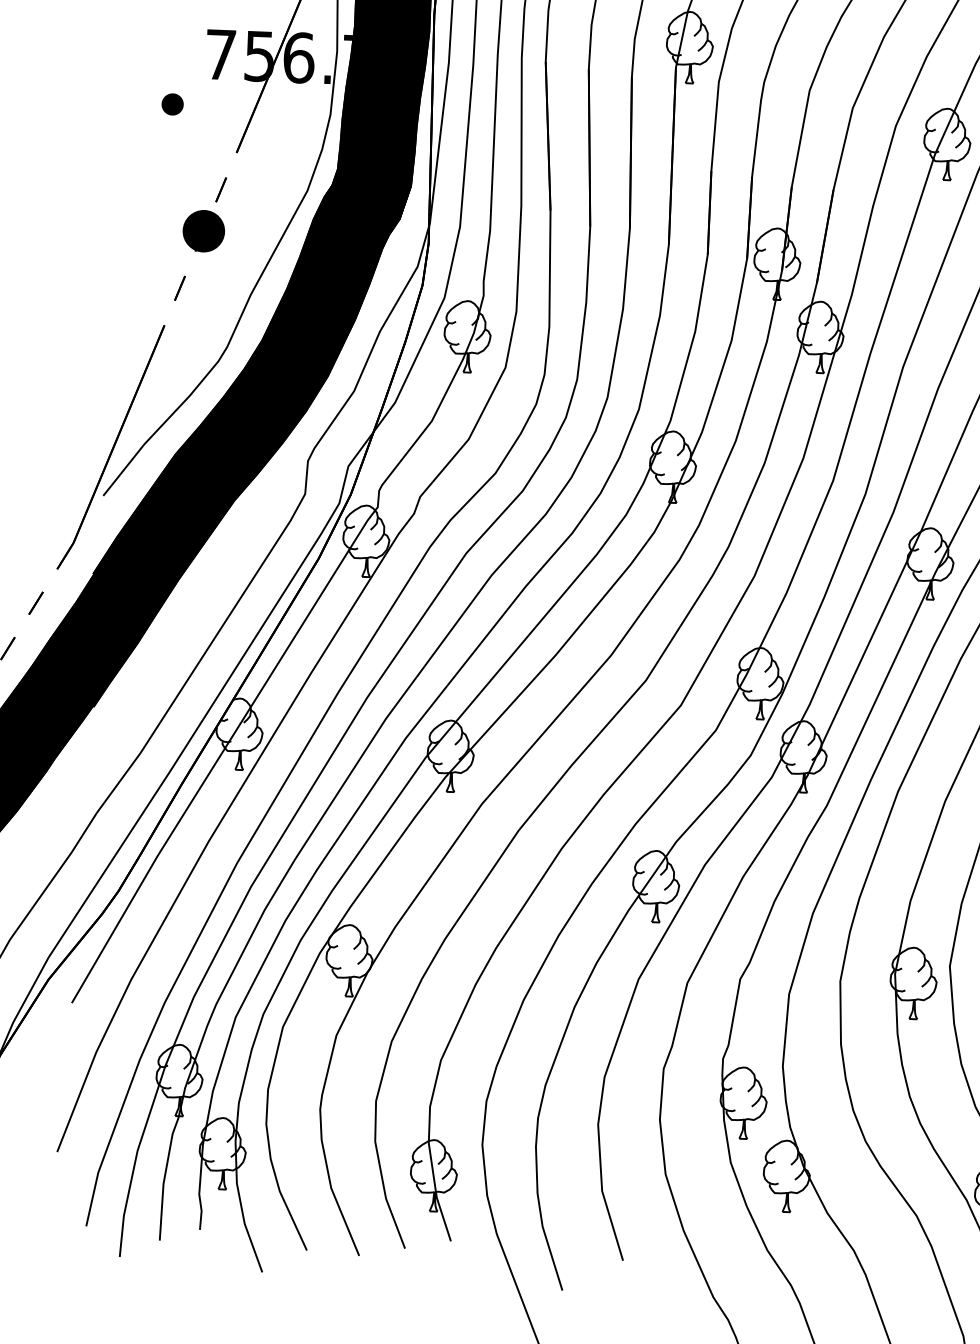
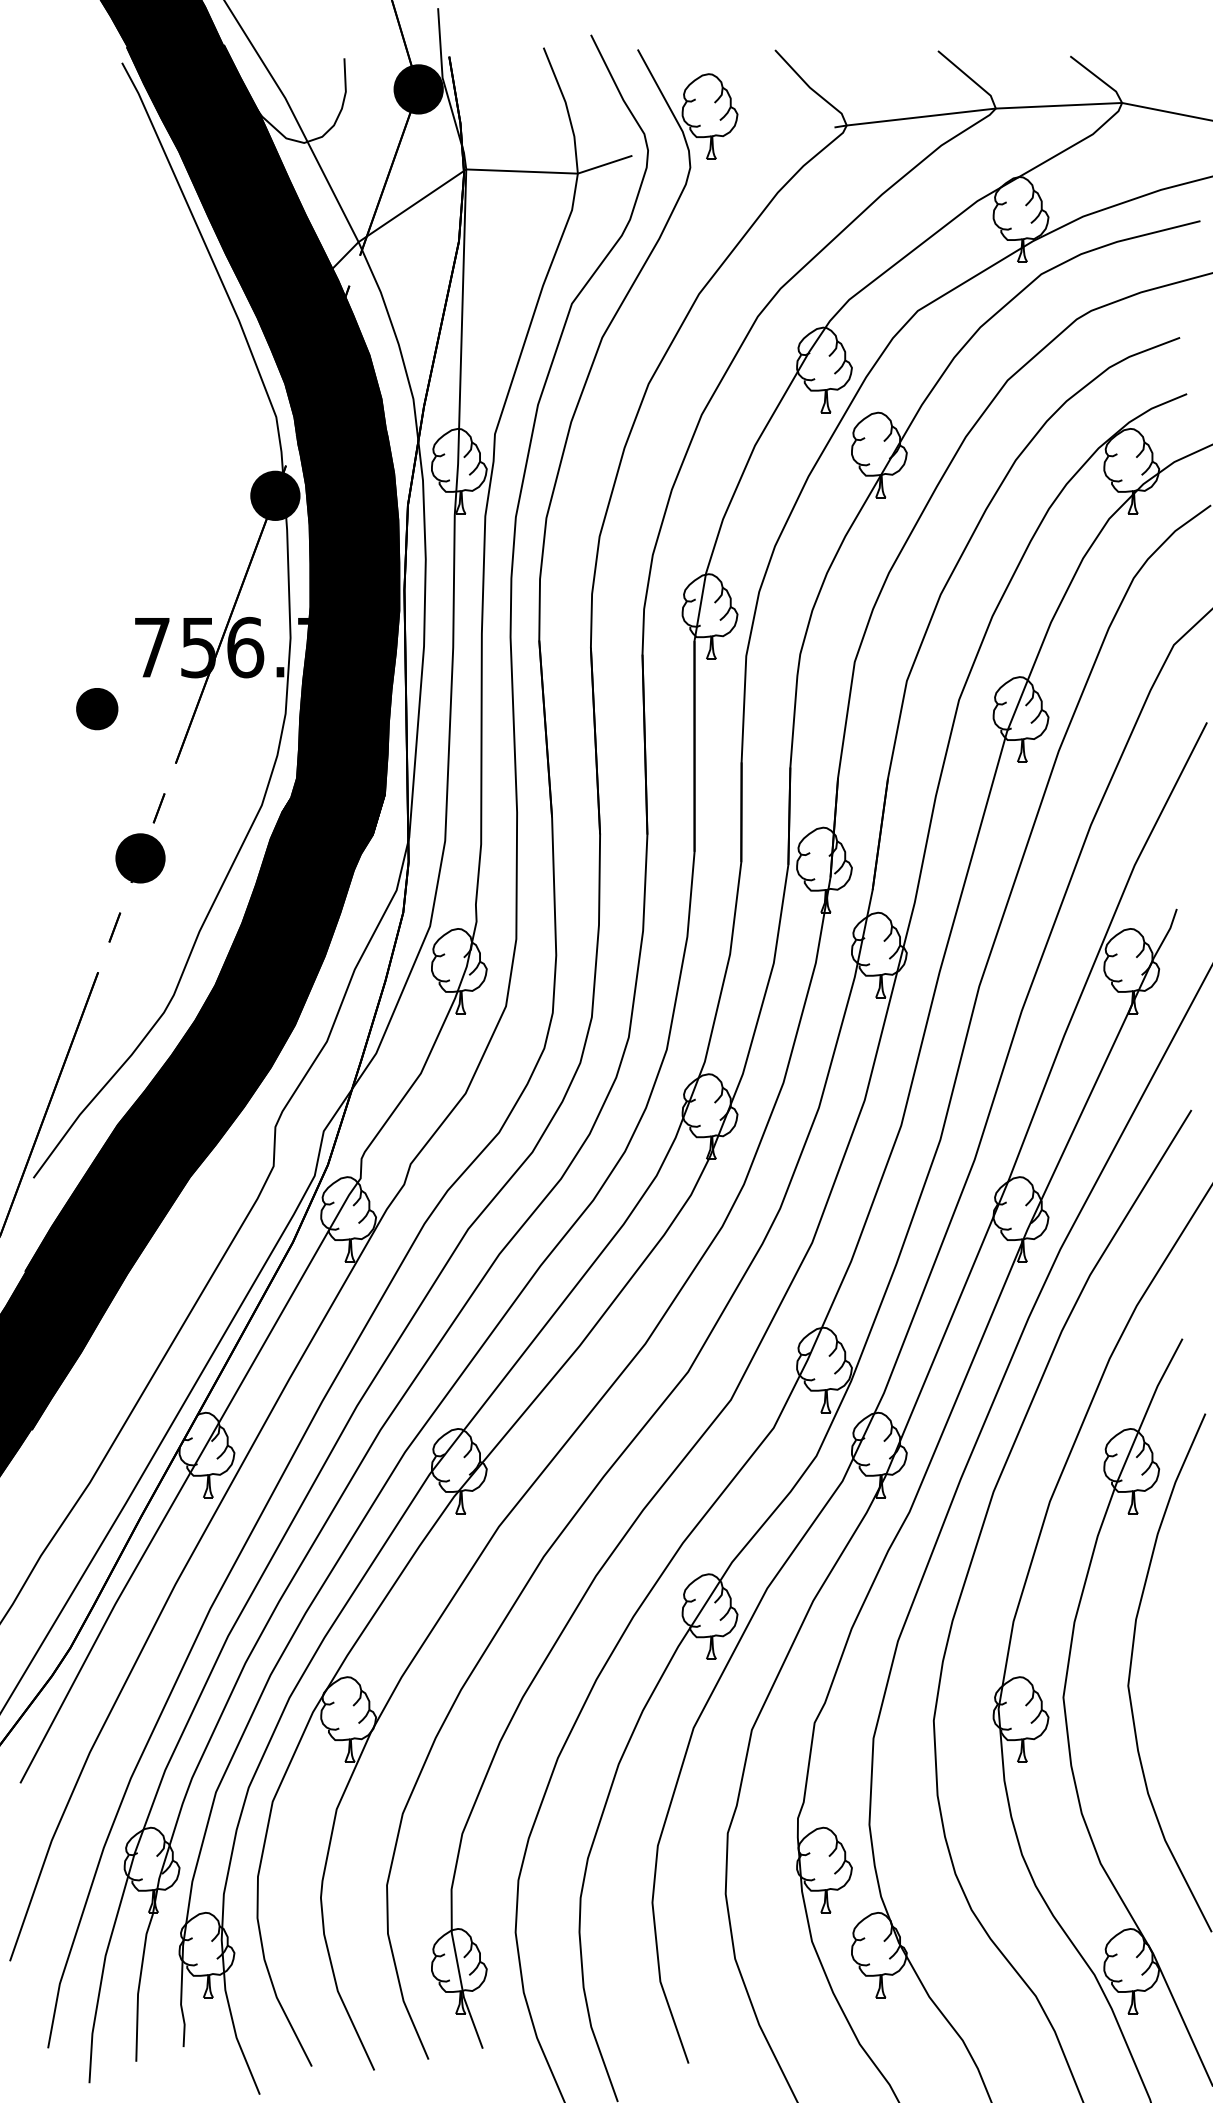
part: (172, 104) -> (97, 708), size x1.6

